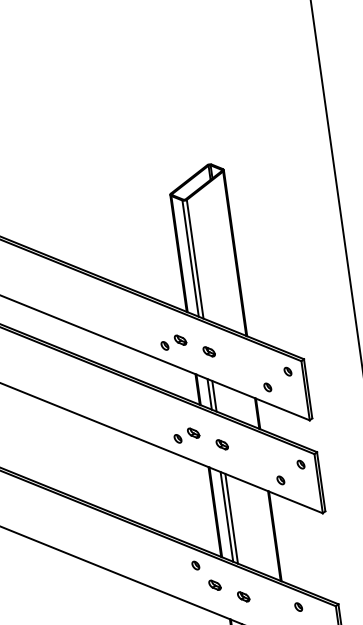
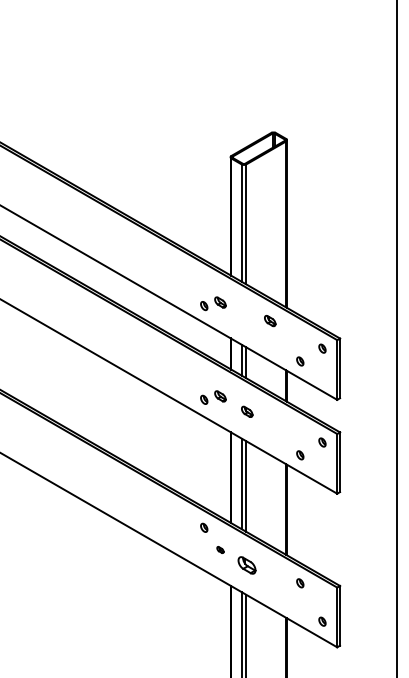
part: (209, 352) -> (270, 321), moved
part: (214, 584) -> (220, 549), size x0.6
part: (243, 596) -> (247, 565), size x1.6

